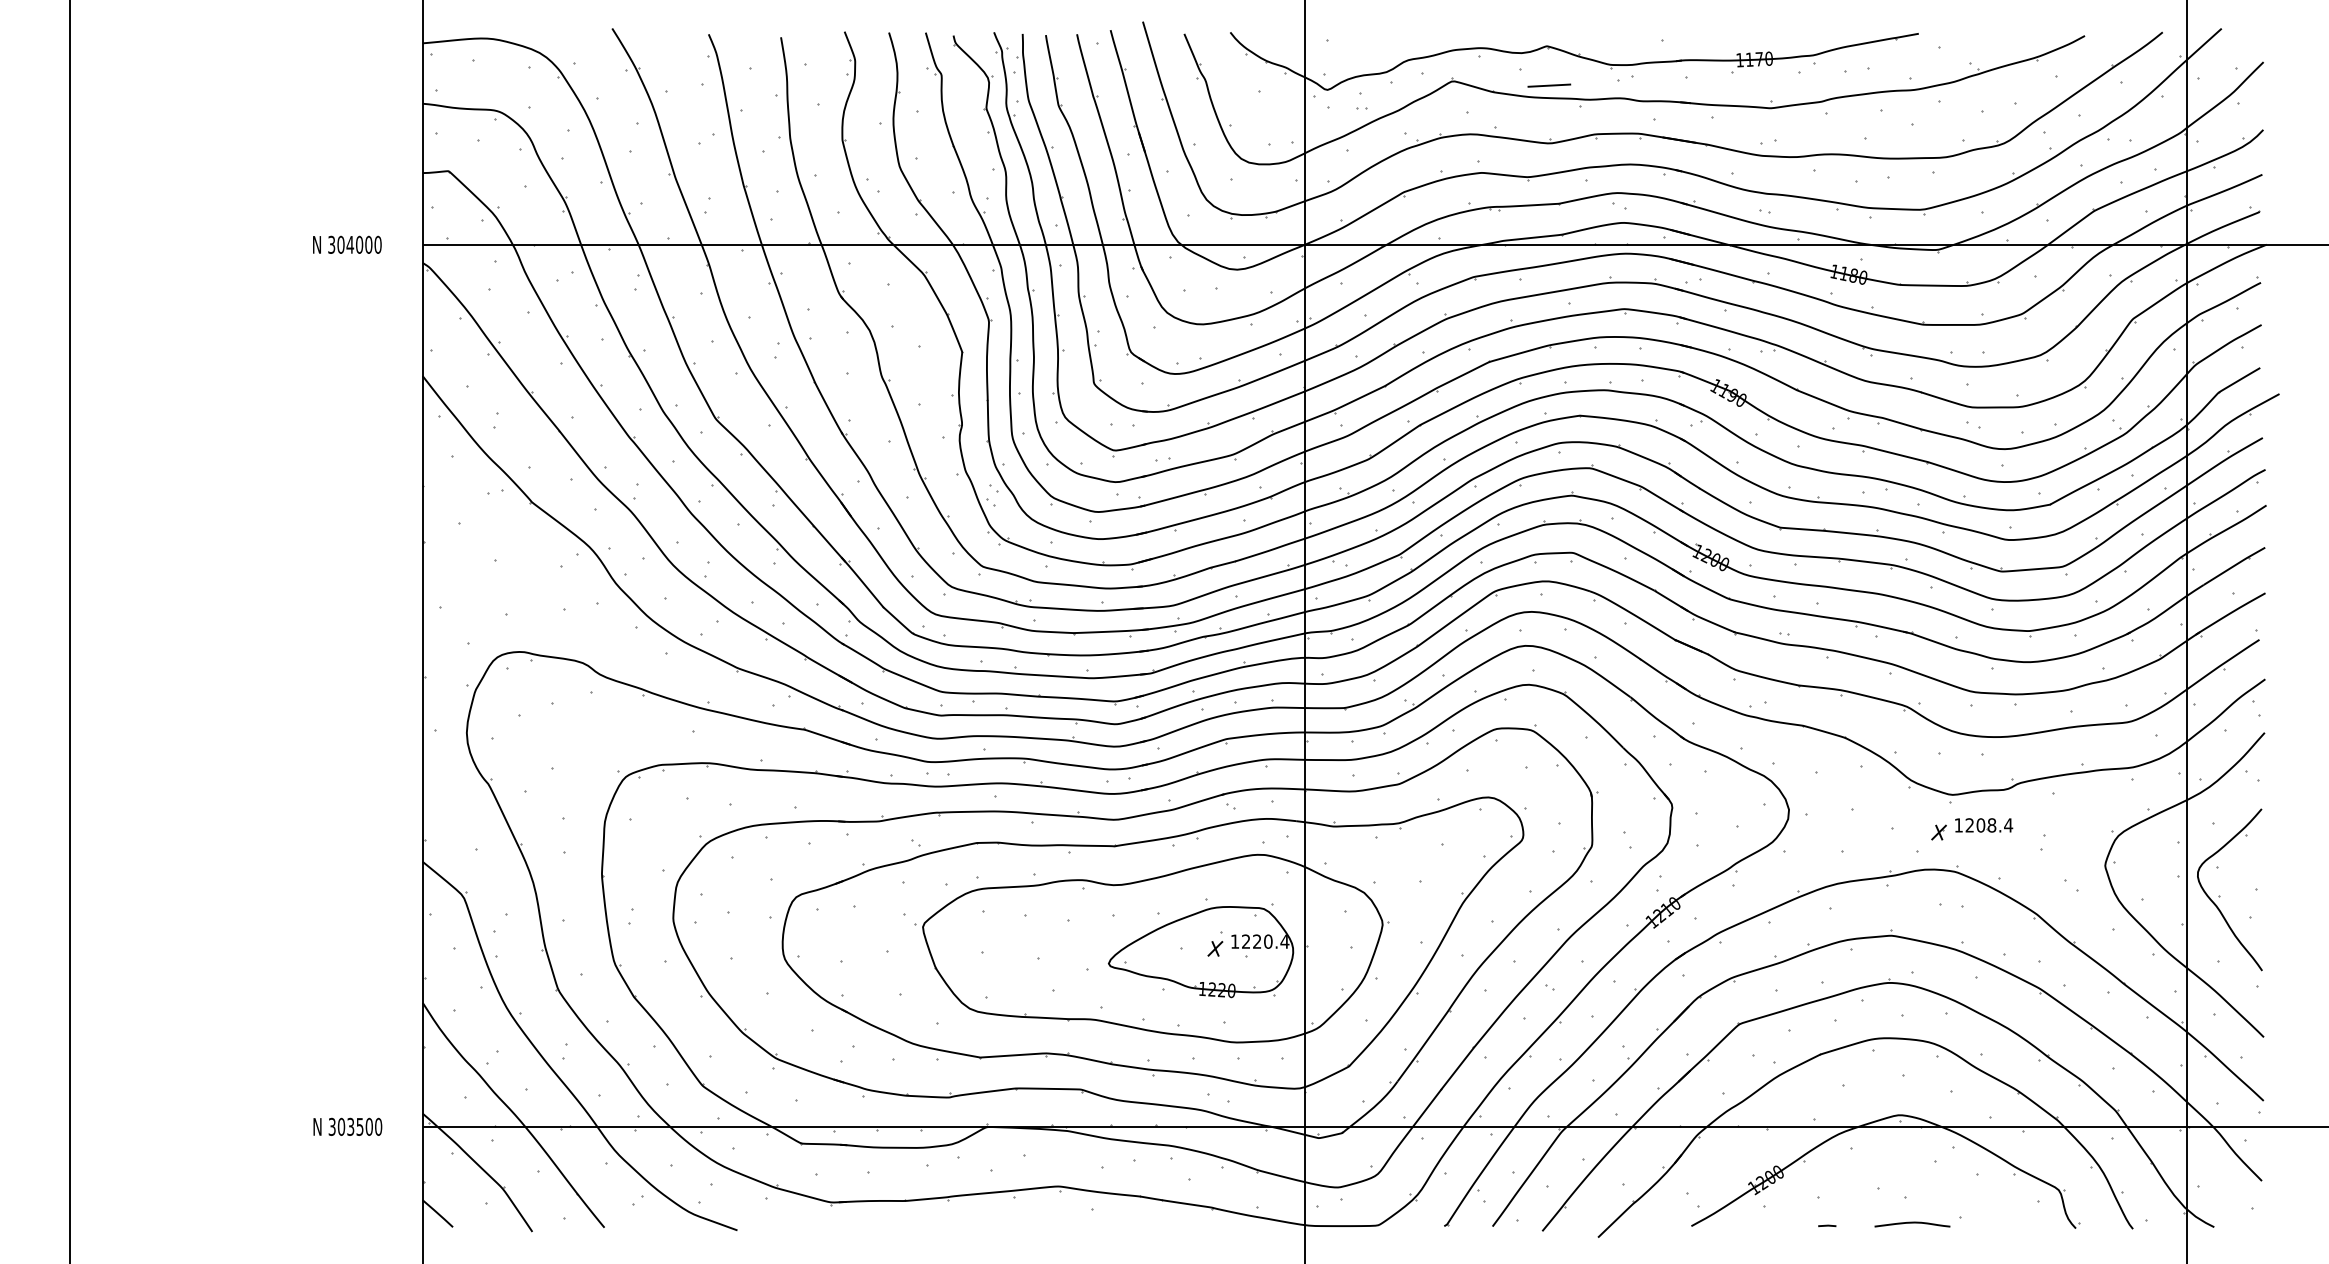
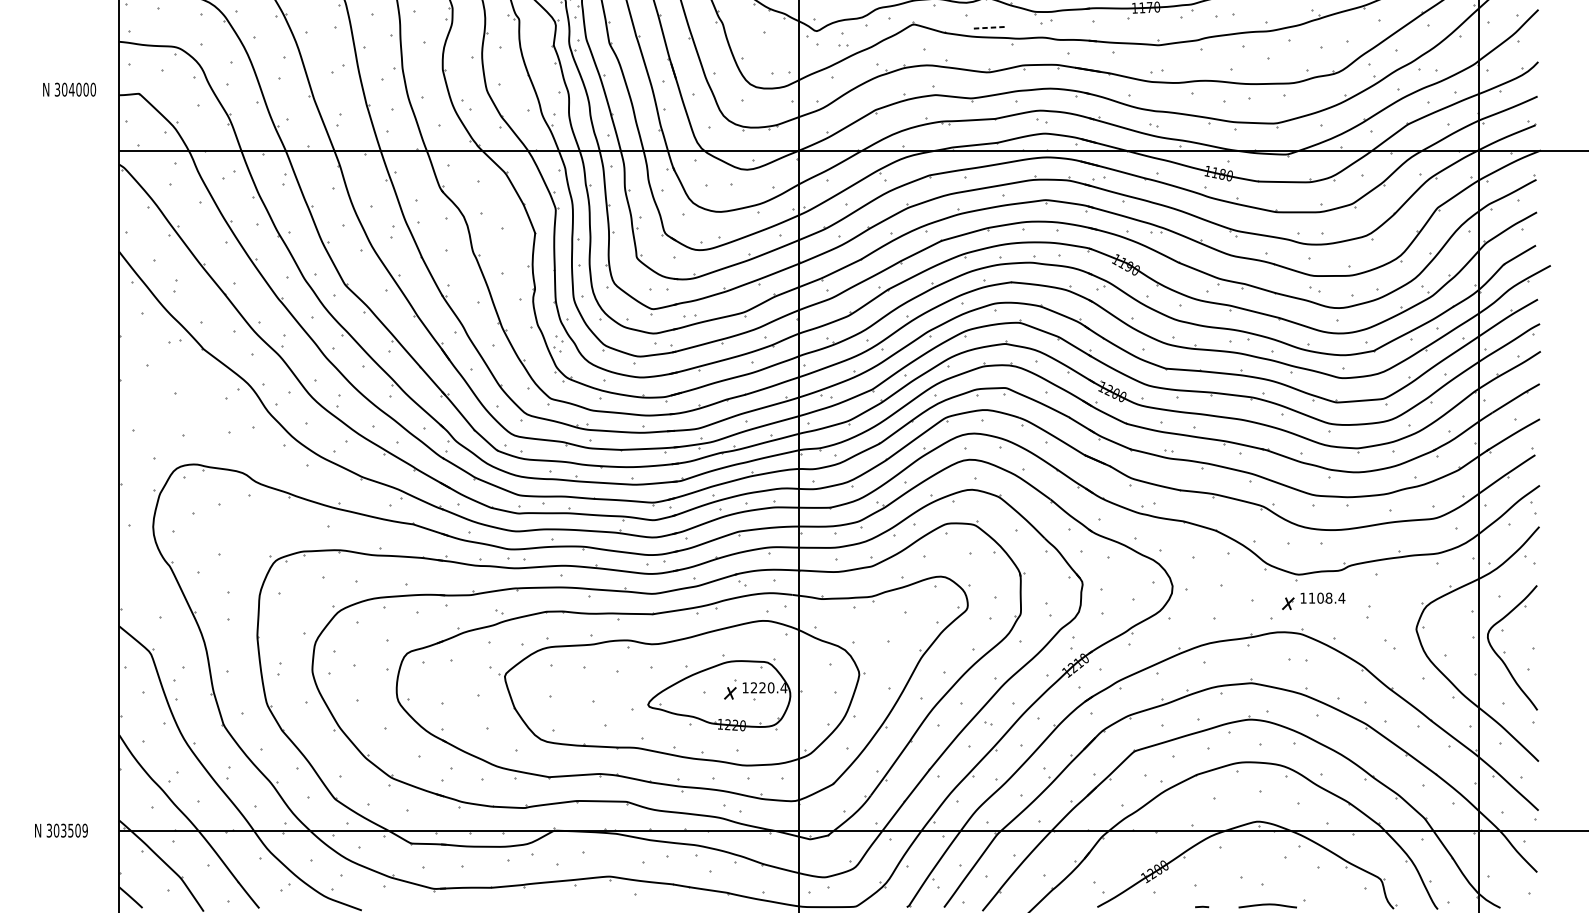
line: (1549, 85) -> (987, 27), solid -> dashed
text: (347, 244) -> (69, 89), moved
text: (1969, 825) -> (1311, 598), 1208.4 -> 1108.4
text: (378, 1126) -> (85, 830), 303500 -> 303509

